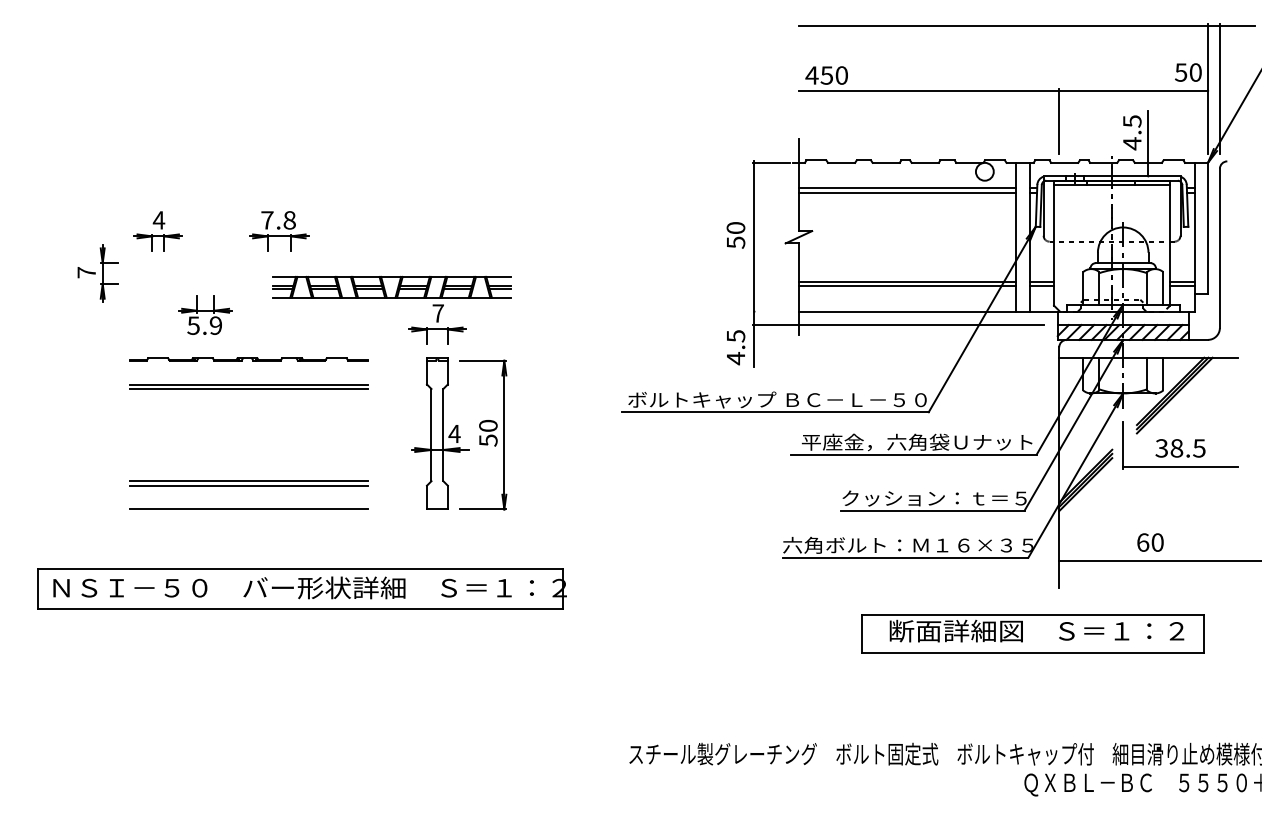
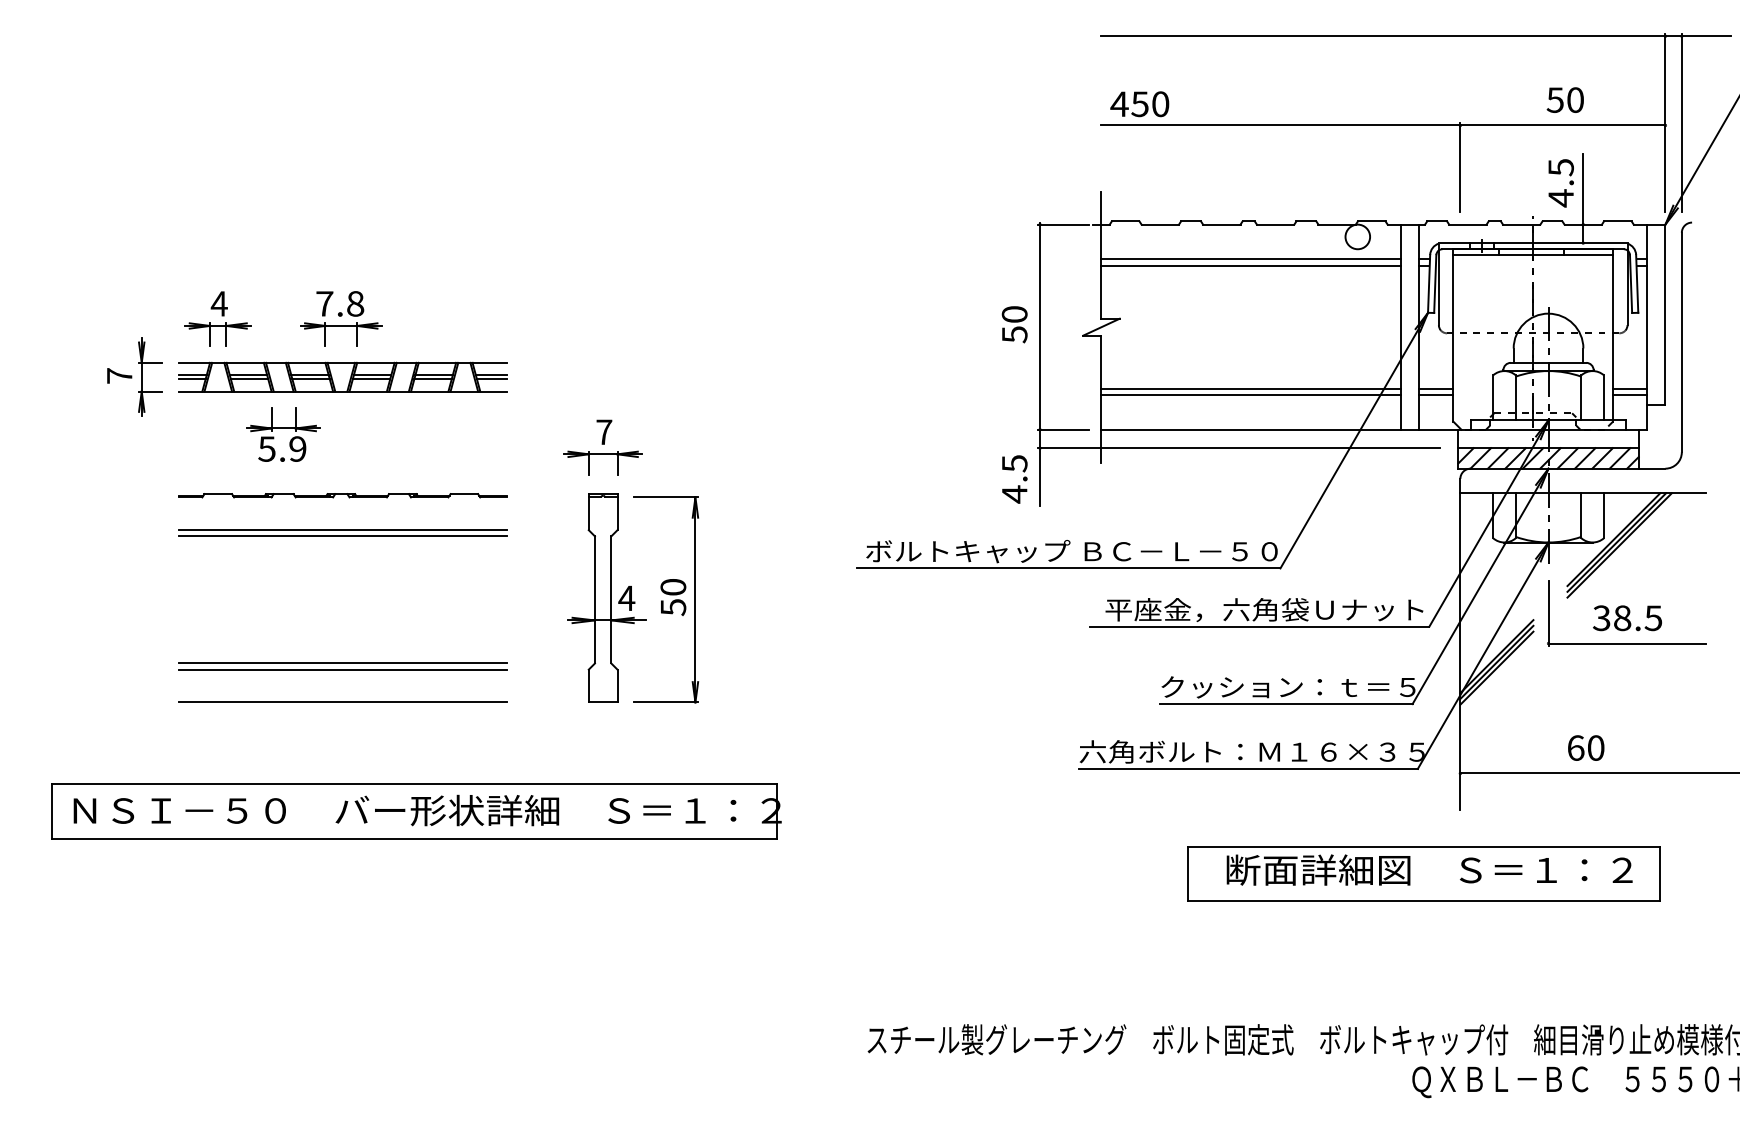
text: (1187, 72) -> (1564, 99), moved
part: (279, 230) -> (341, 318), moved
part: (391, 286) -> (342, 376), moved
line: (771, 311) -> (1063, 429), added

